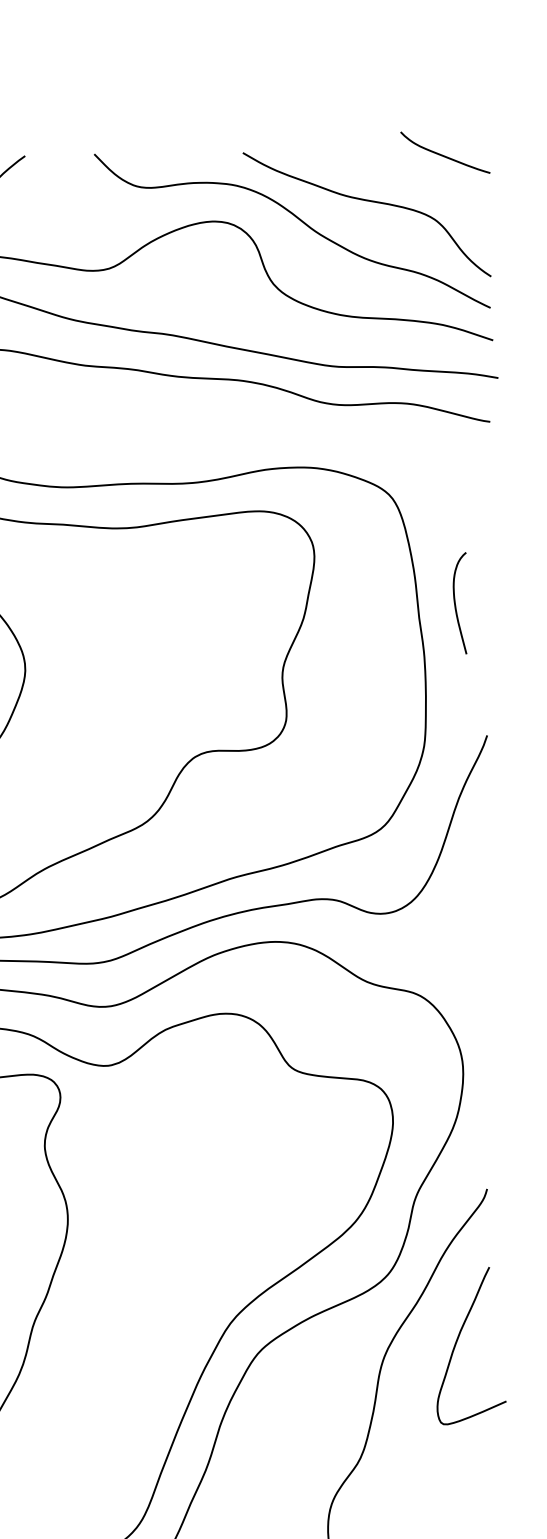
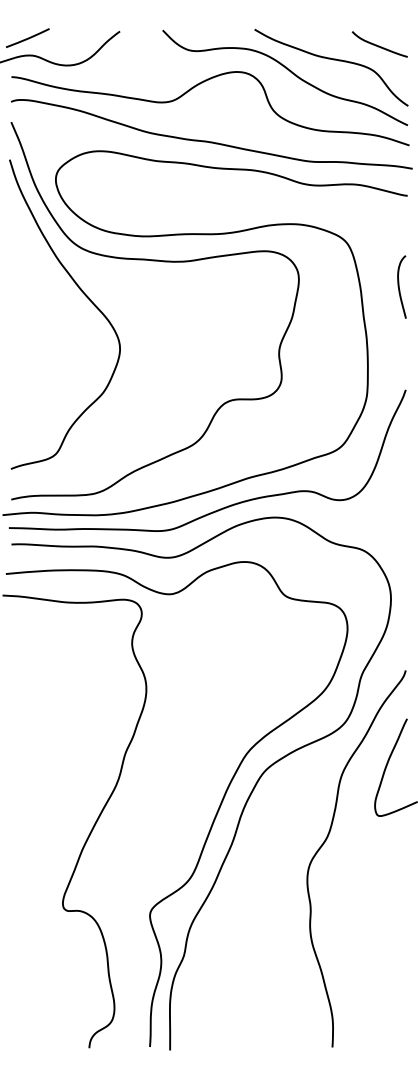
curve: (444, 154) -> (379, 45), moved
curve: (455, 602) -> (399, 286), moved

